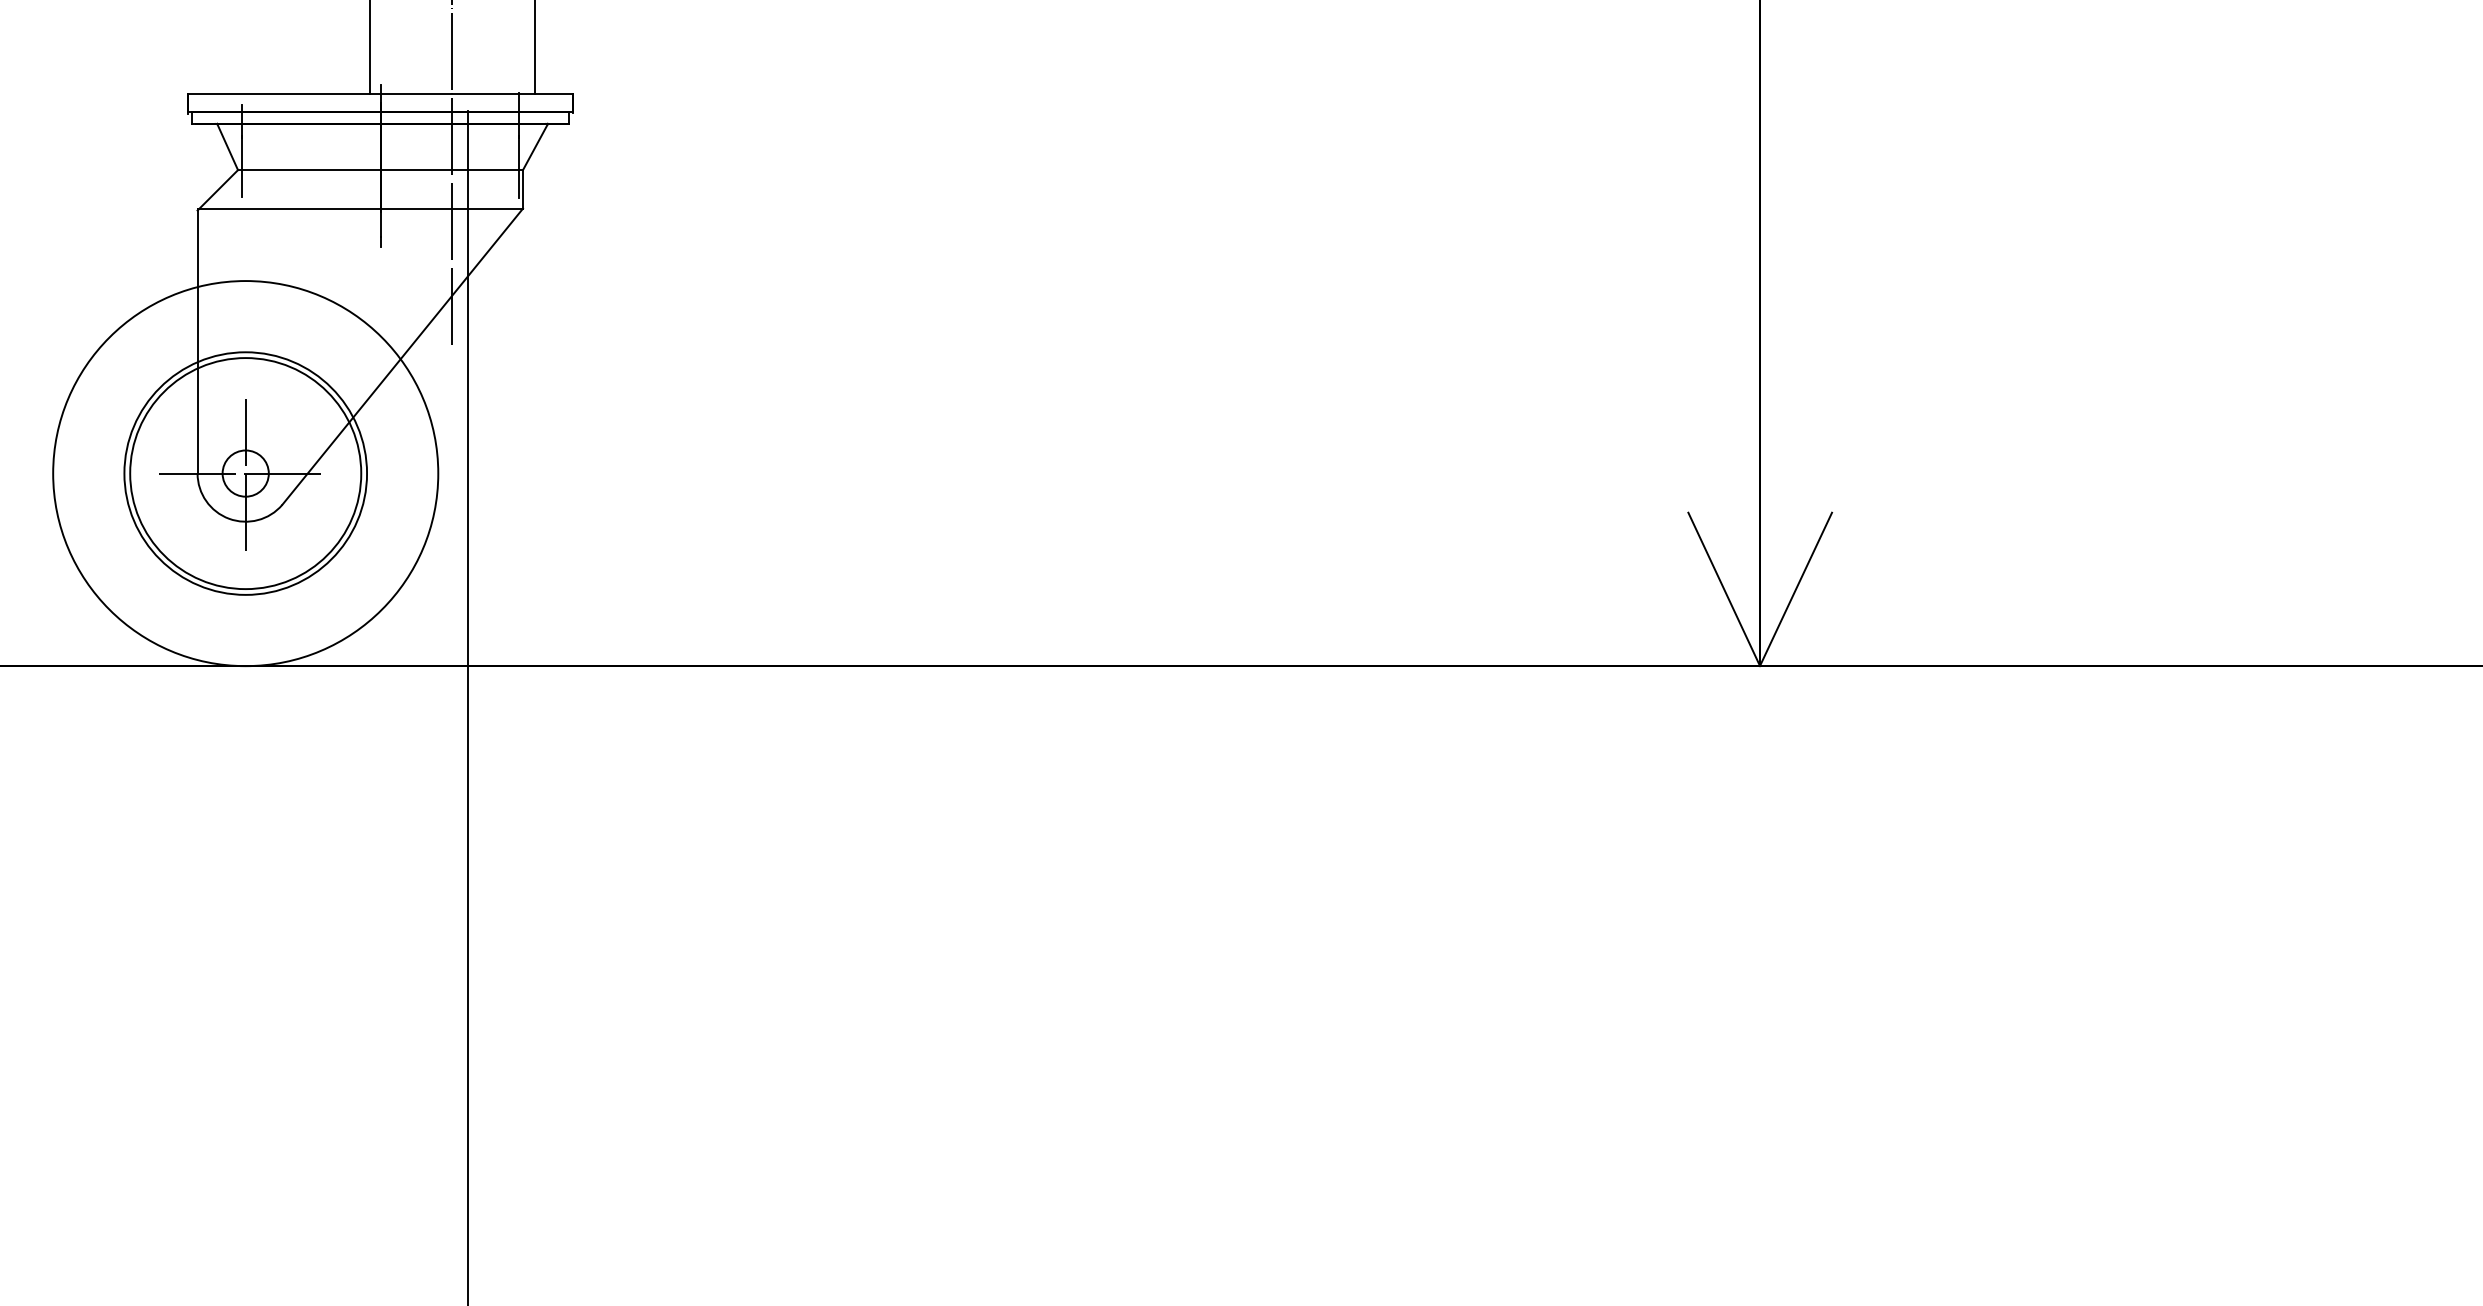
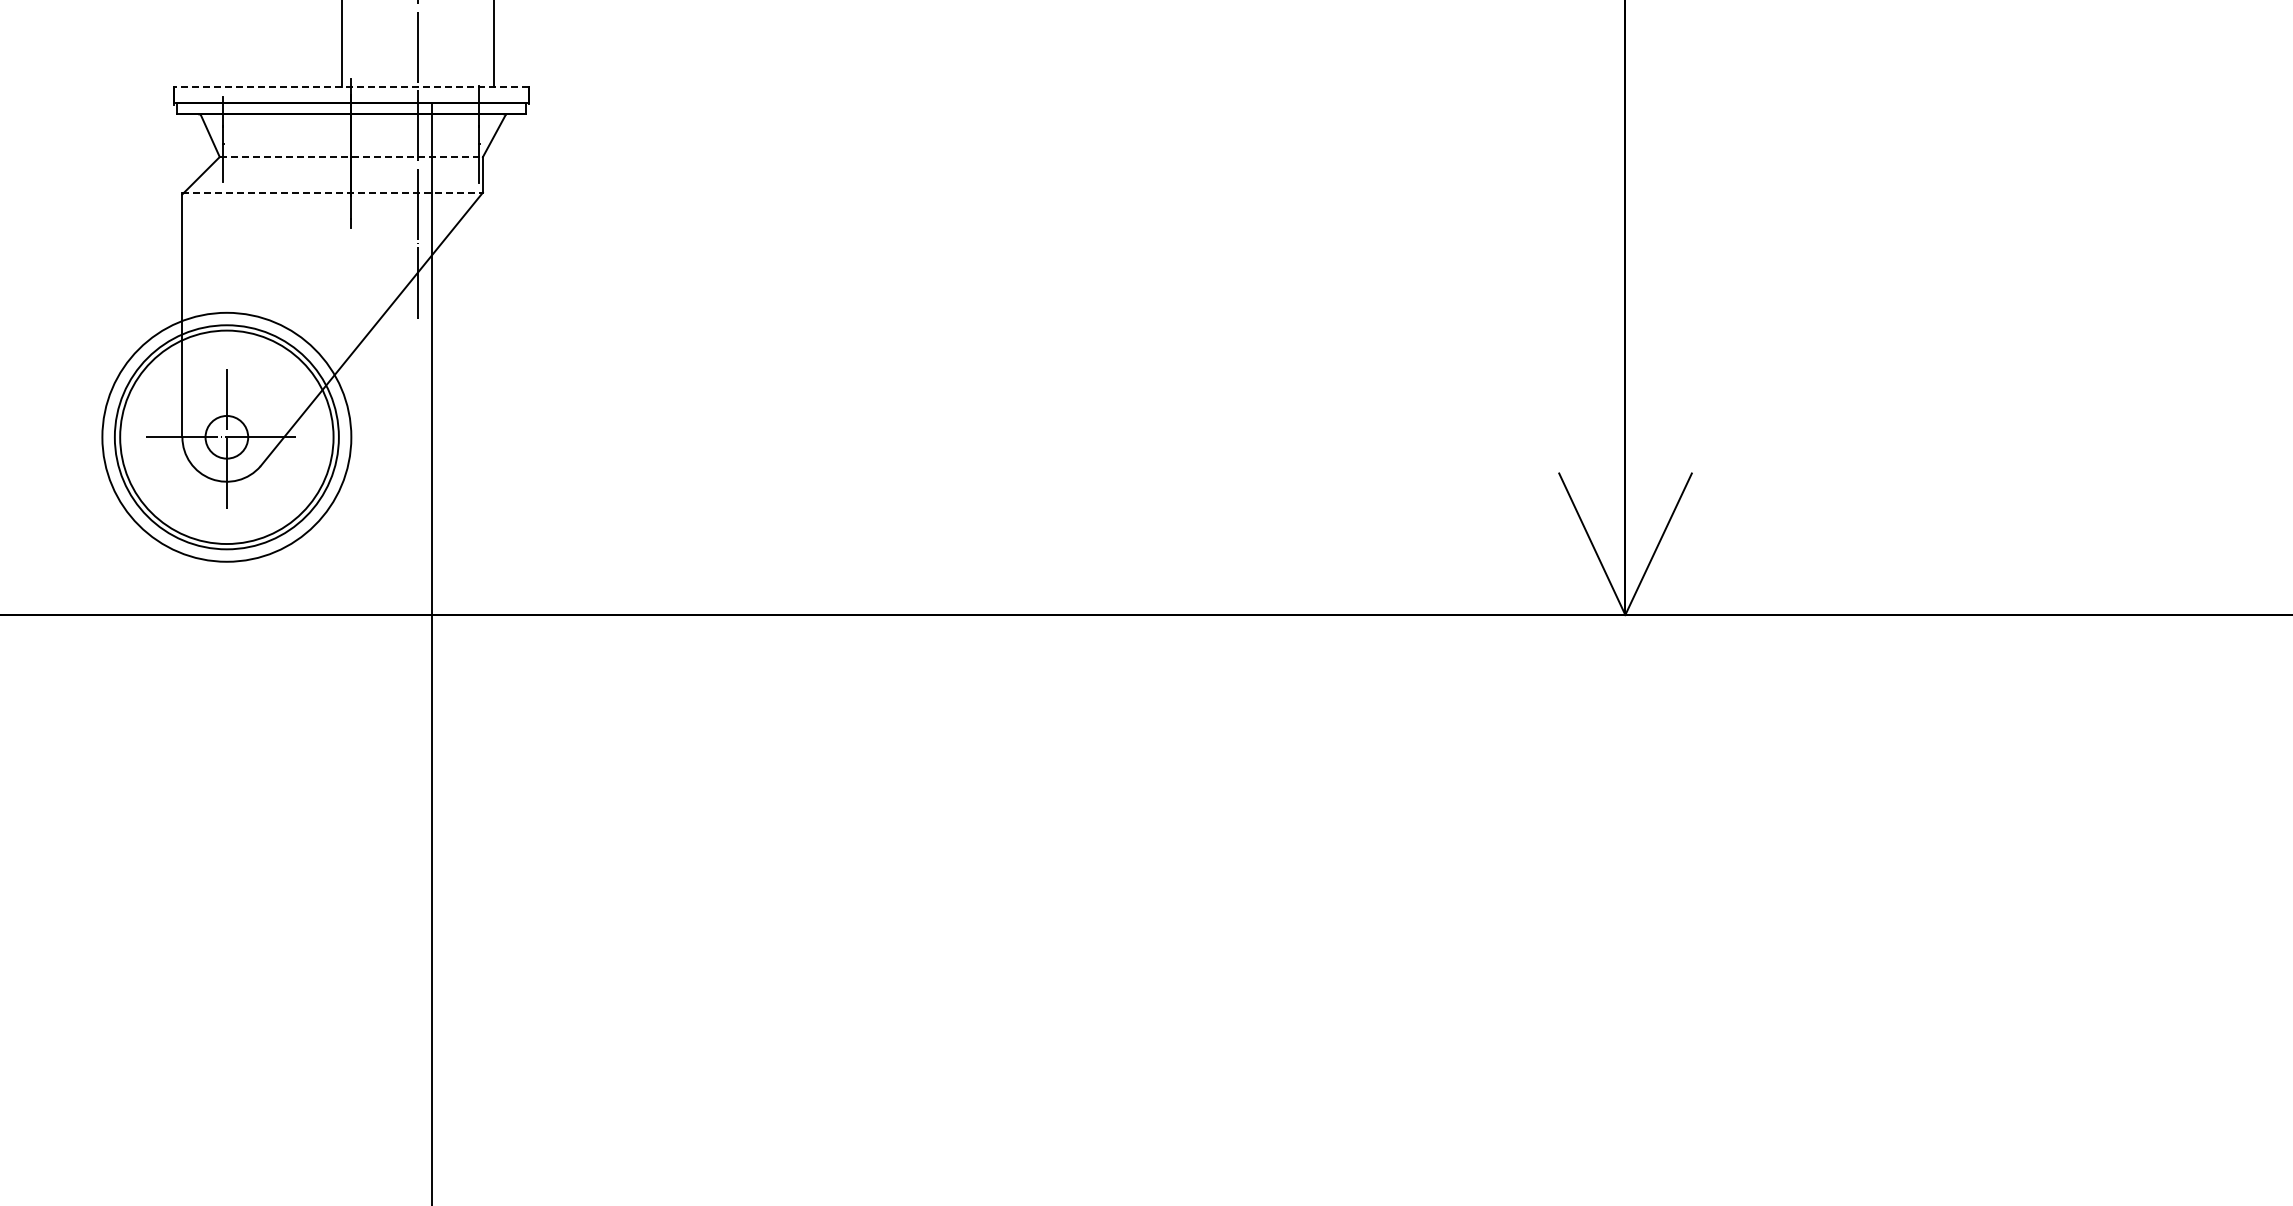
line: (380, 93) -> (351, 86), solid -> dashed
line: (380, 170) -> (351, 157), solid -> dashed
line: (361, 208) -> (333, 192), solid -> dashed
circle: (245, 473) -> (226, 437), size x0.7

